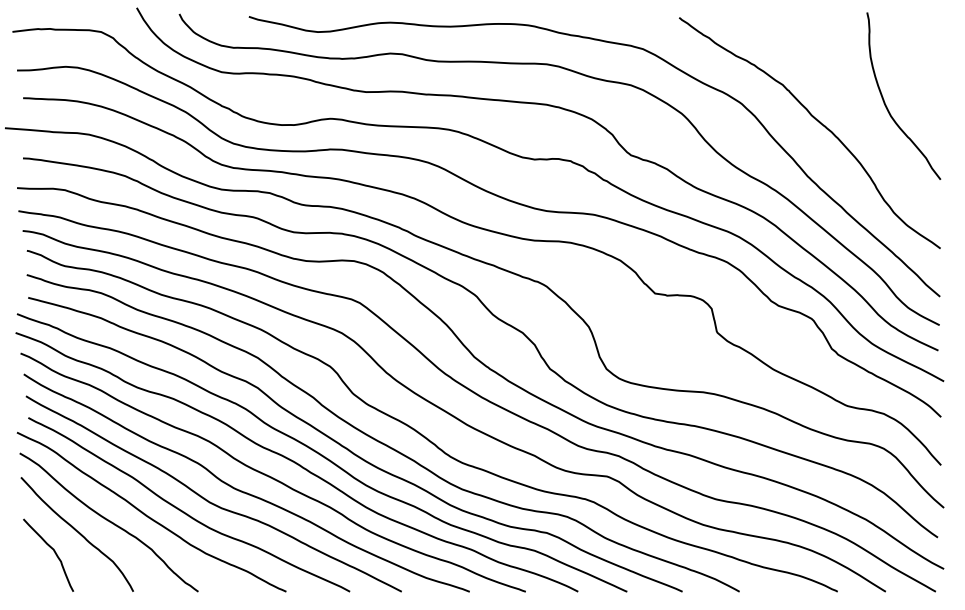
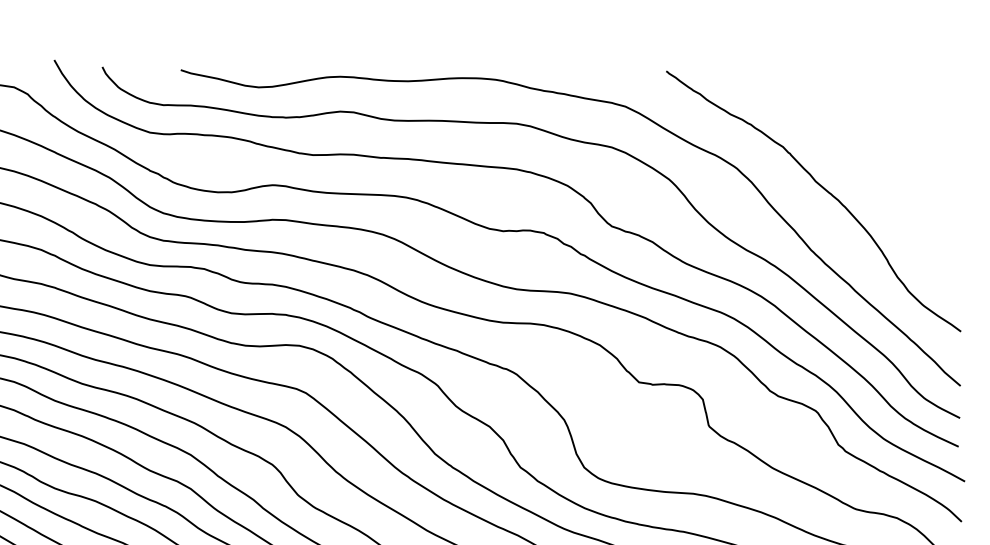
curve: (886, 104) -> (900, 169), removed

